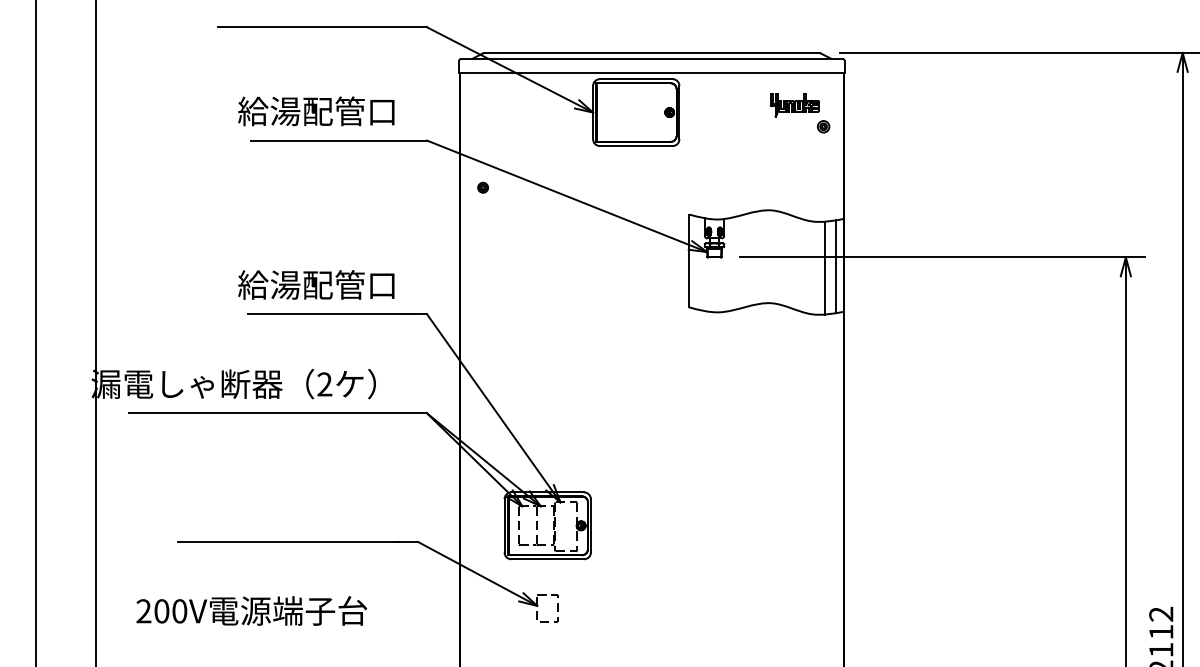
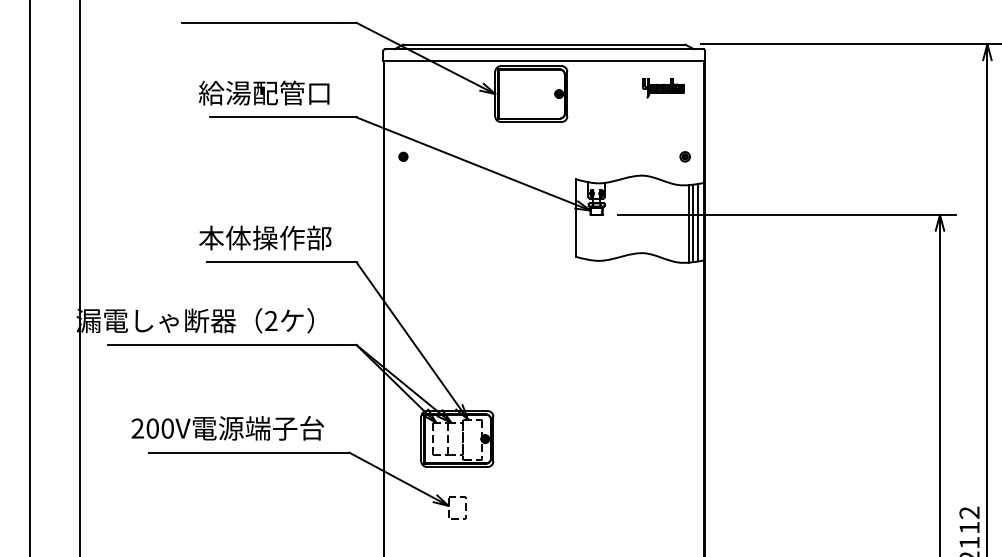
part: (823, 126) -> (685, 156), moved
line: (830, 267) -> (693, 223), added
text: (317, 284) -> (265, 237), 給湯配管口 -> 本体操作部
text: (251, 610) -> (227, 427), moved

